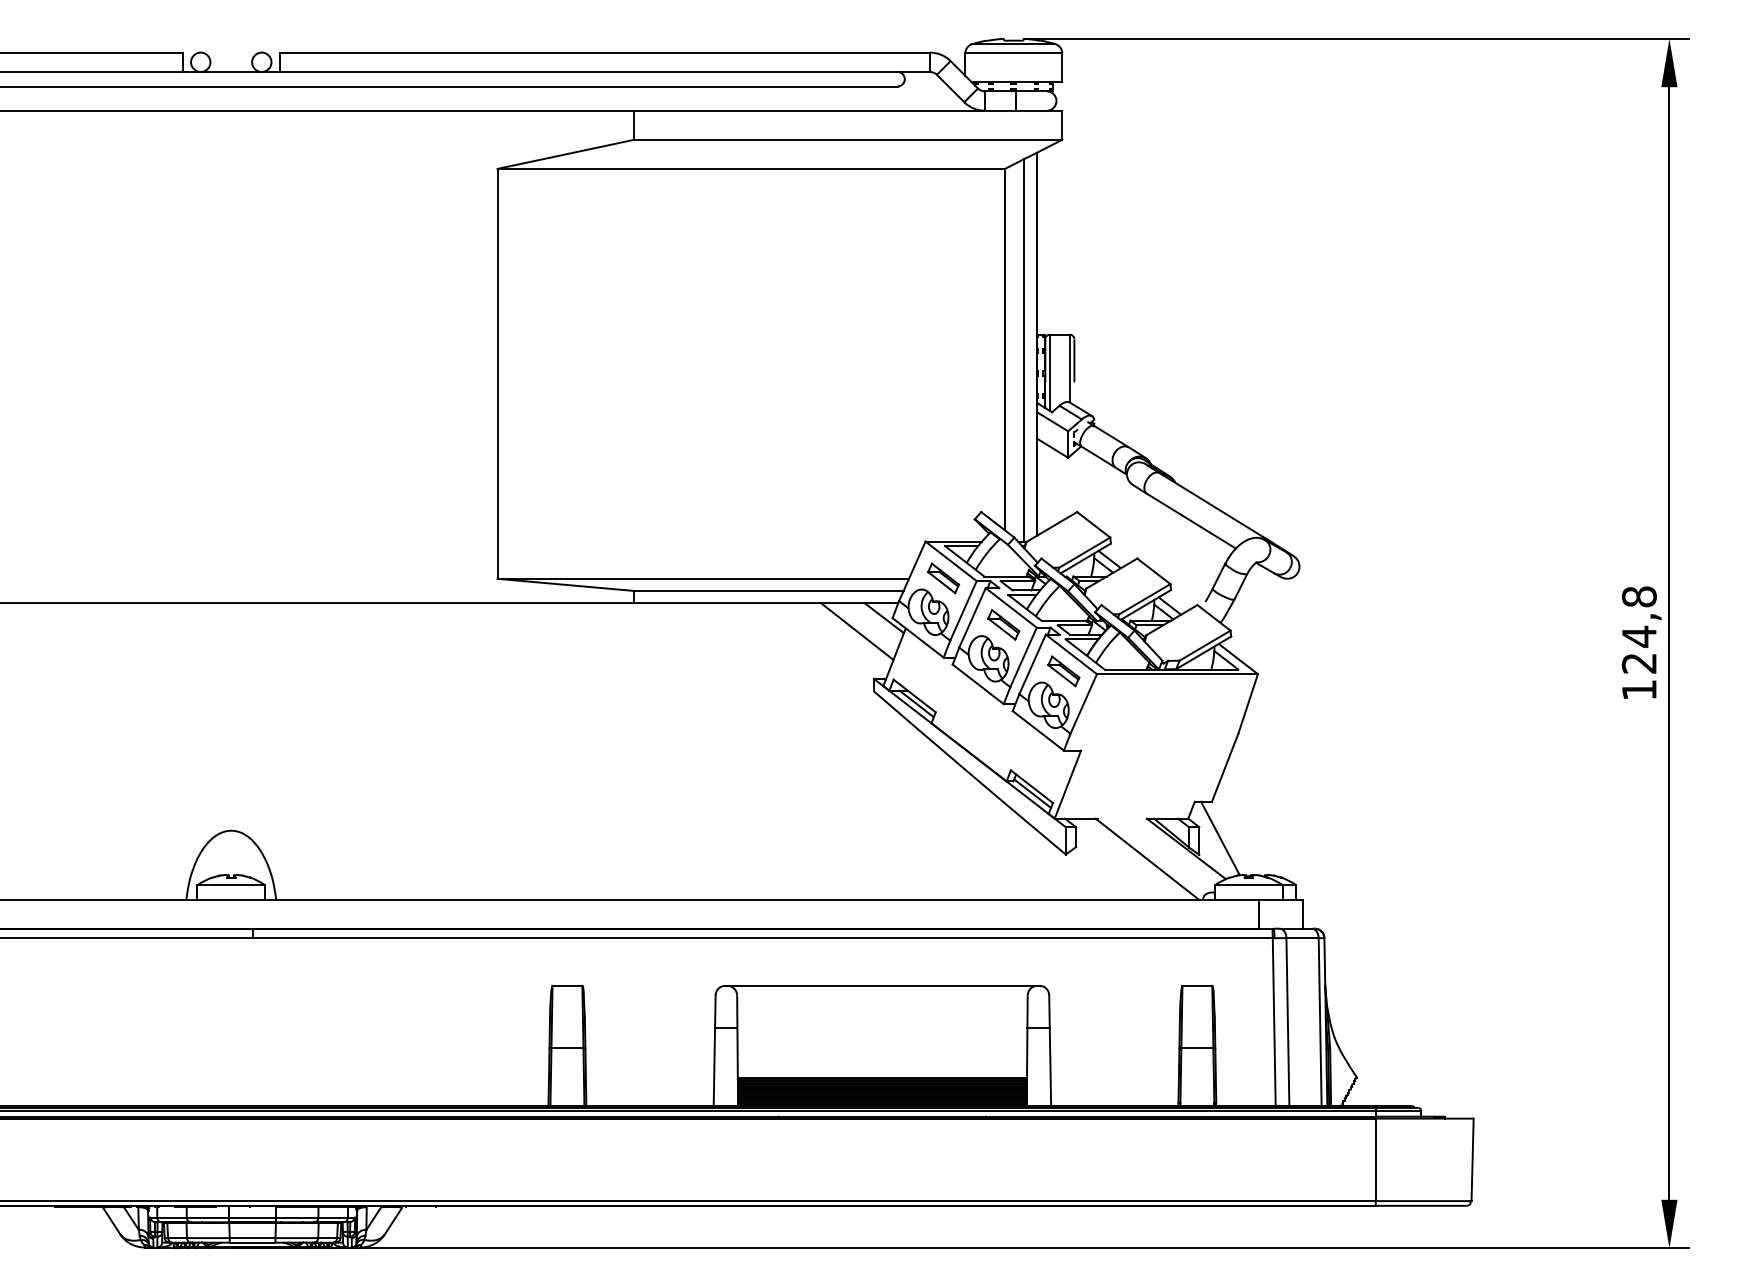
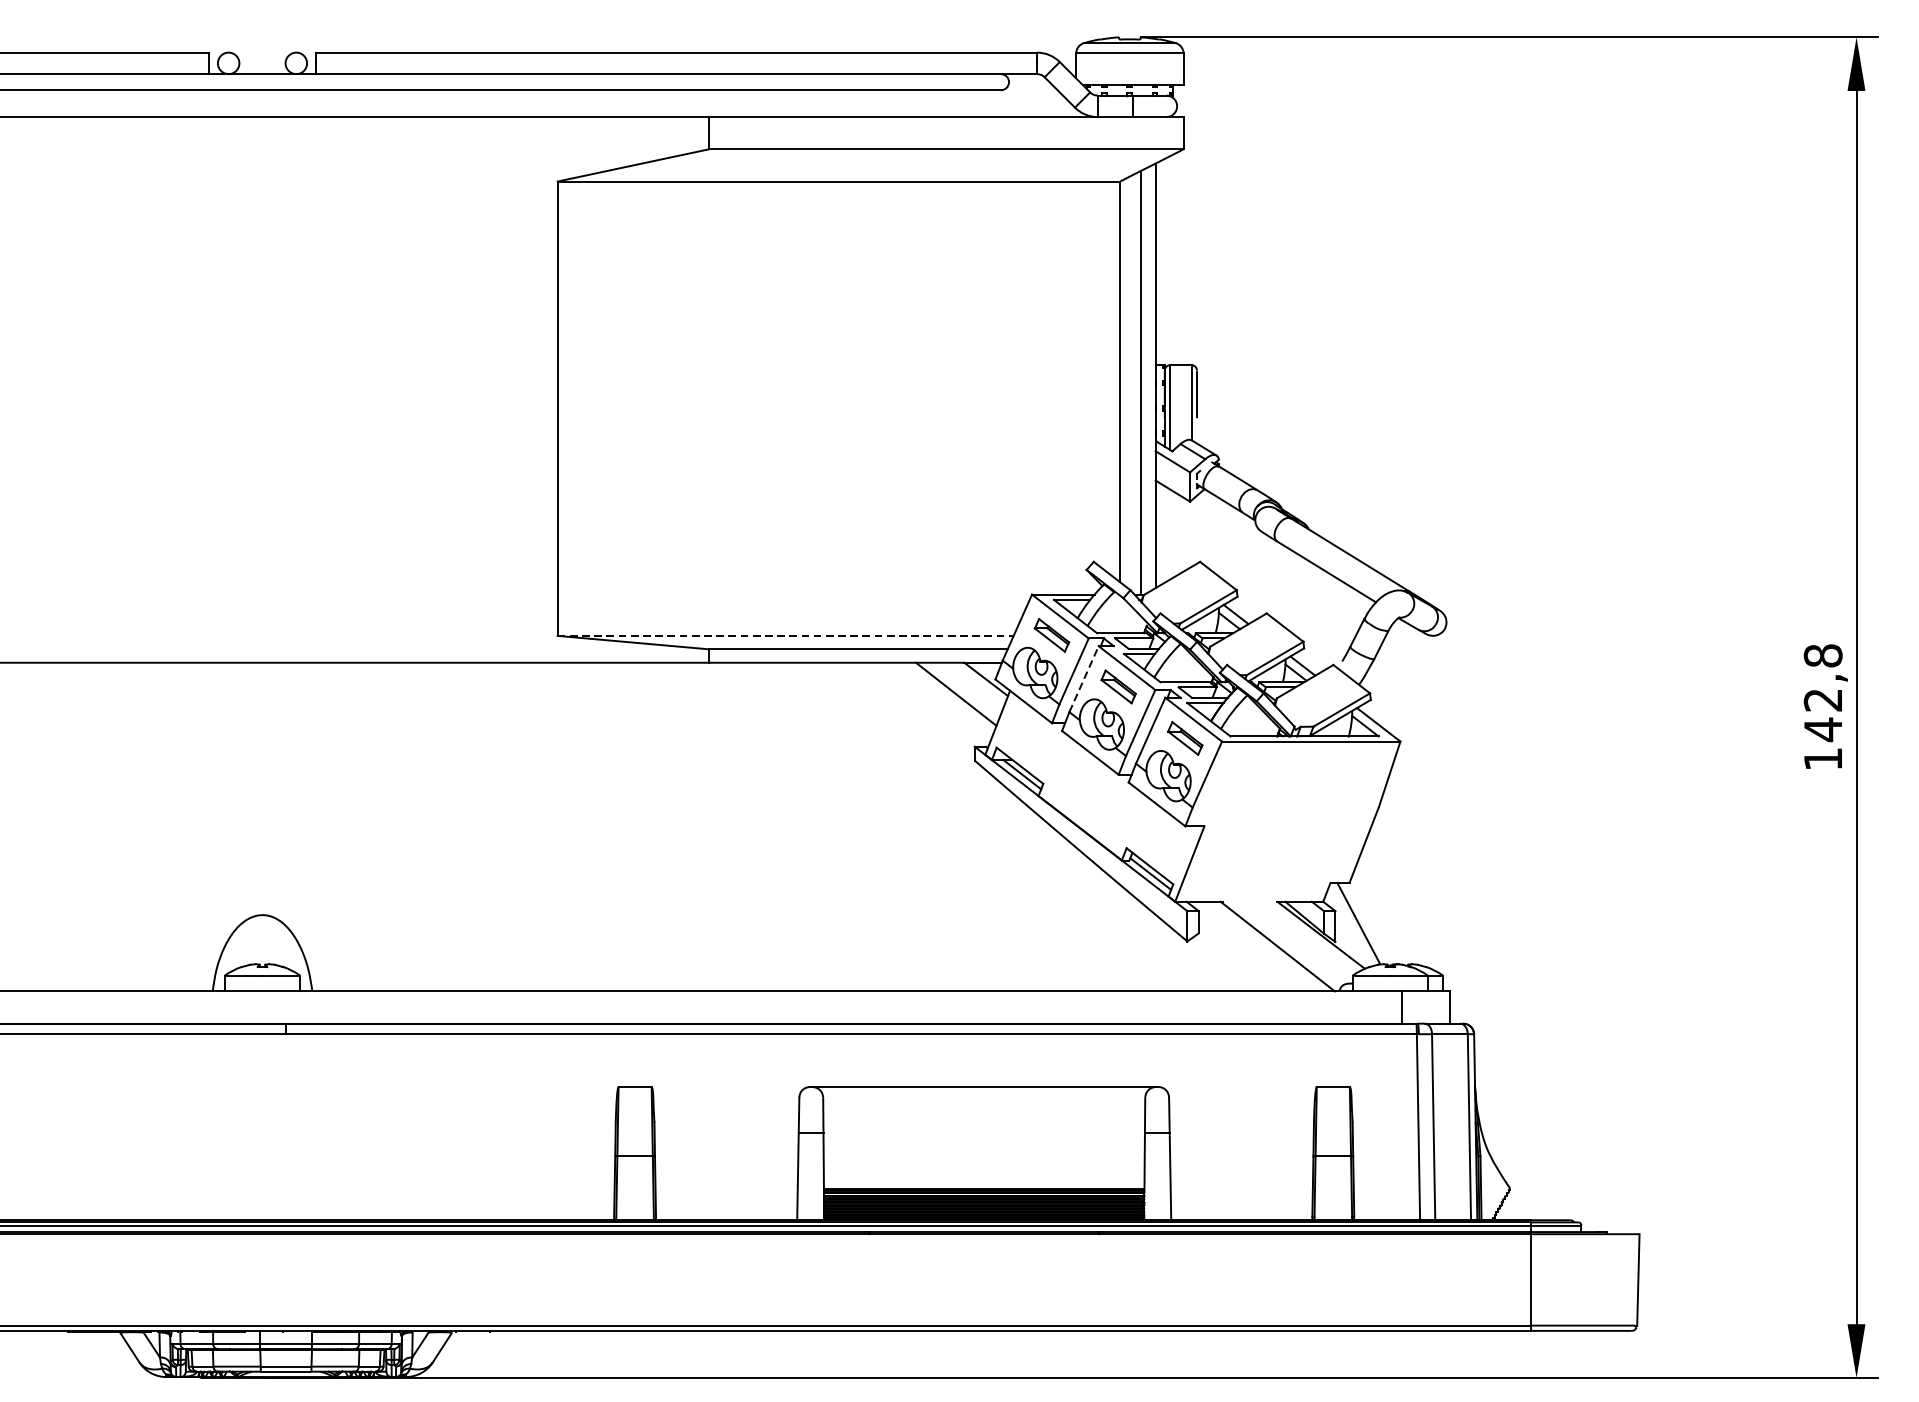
line: (703, 578) -> (785, 635), solid -> dashed
line: (972, 617) -> (1084, 678), solid -> dashed
text: (1638, 649) -> (1822, 714), 124,8 -> 142,8

